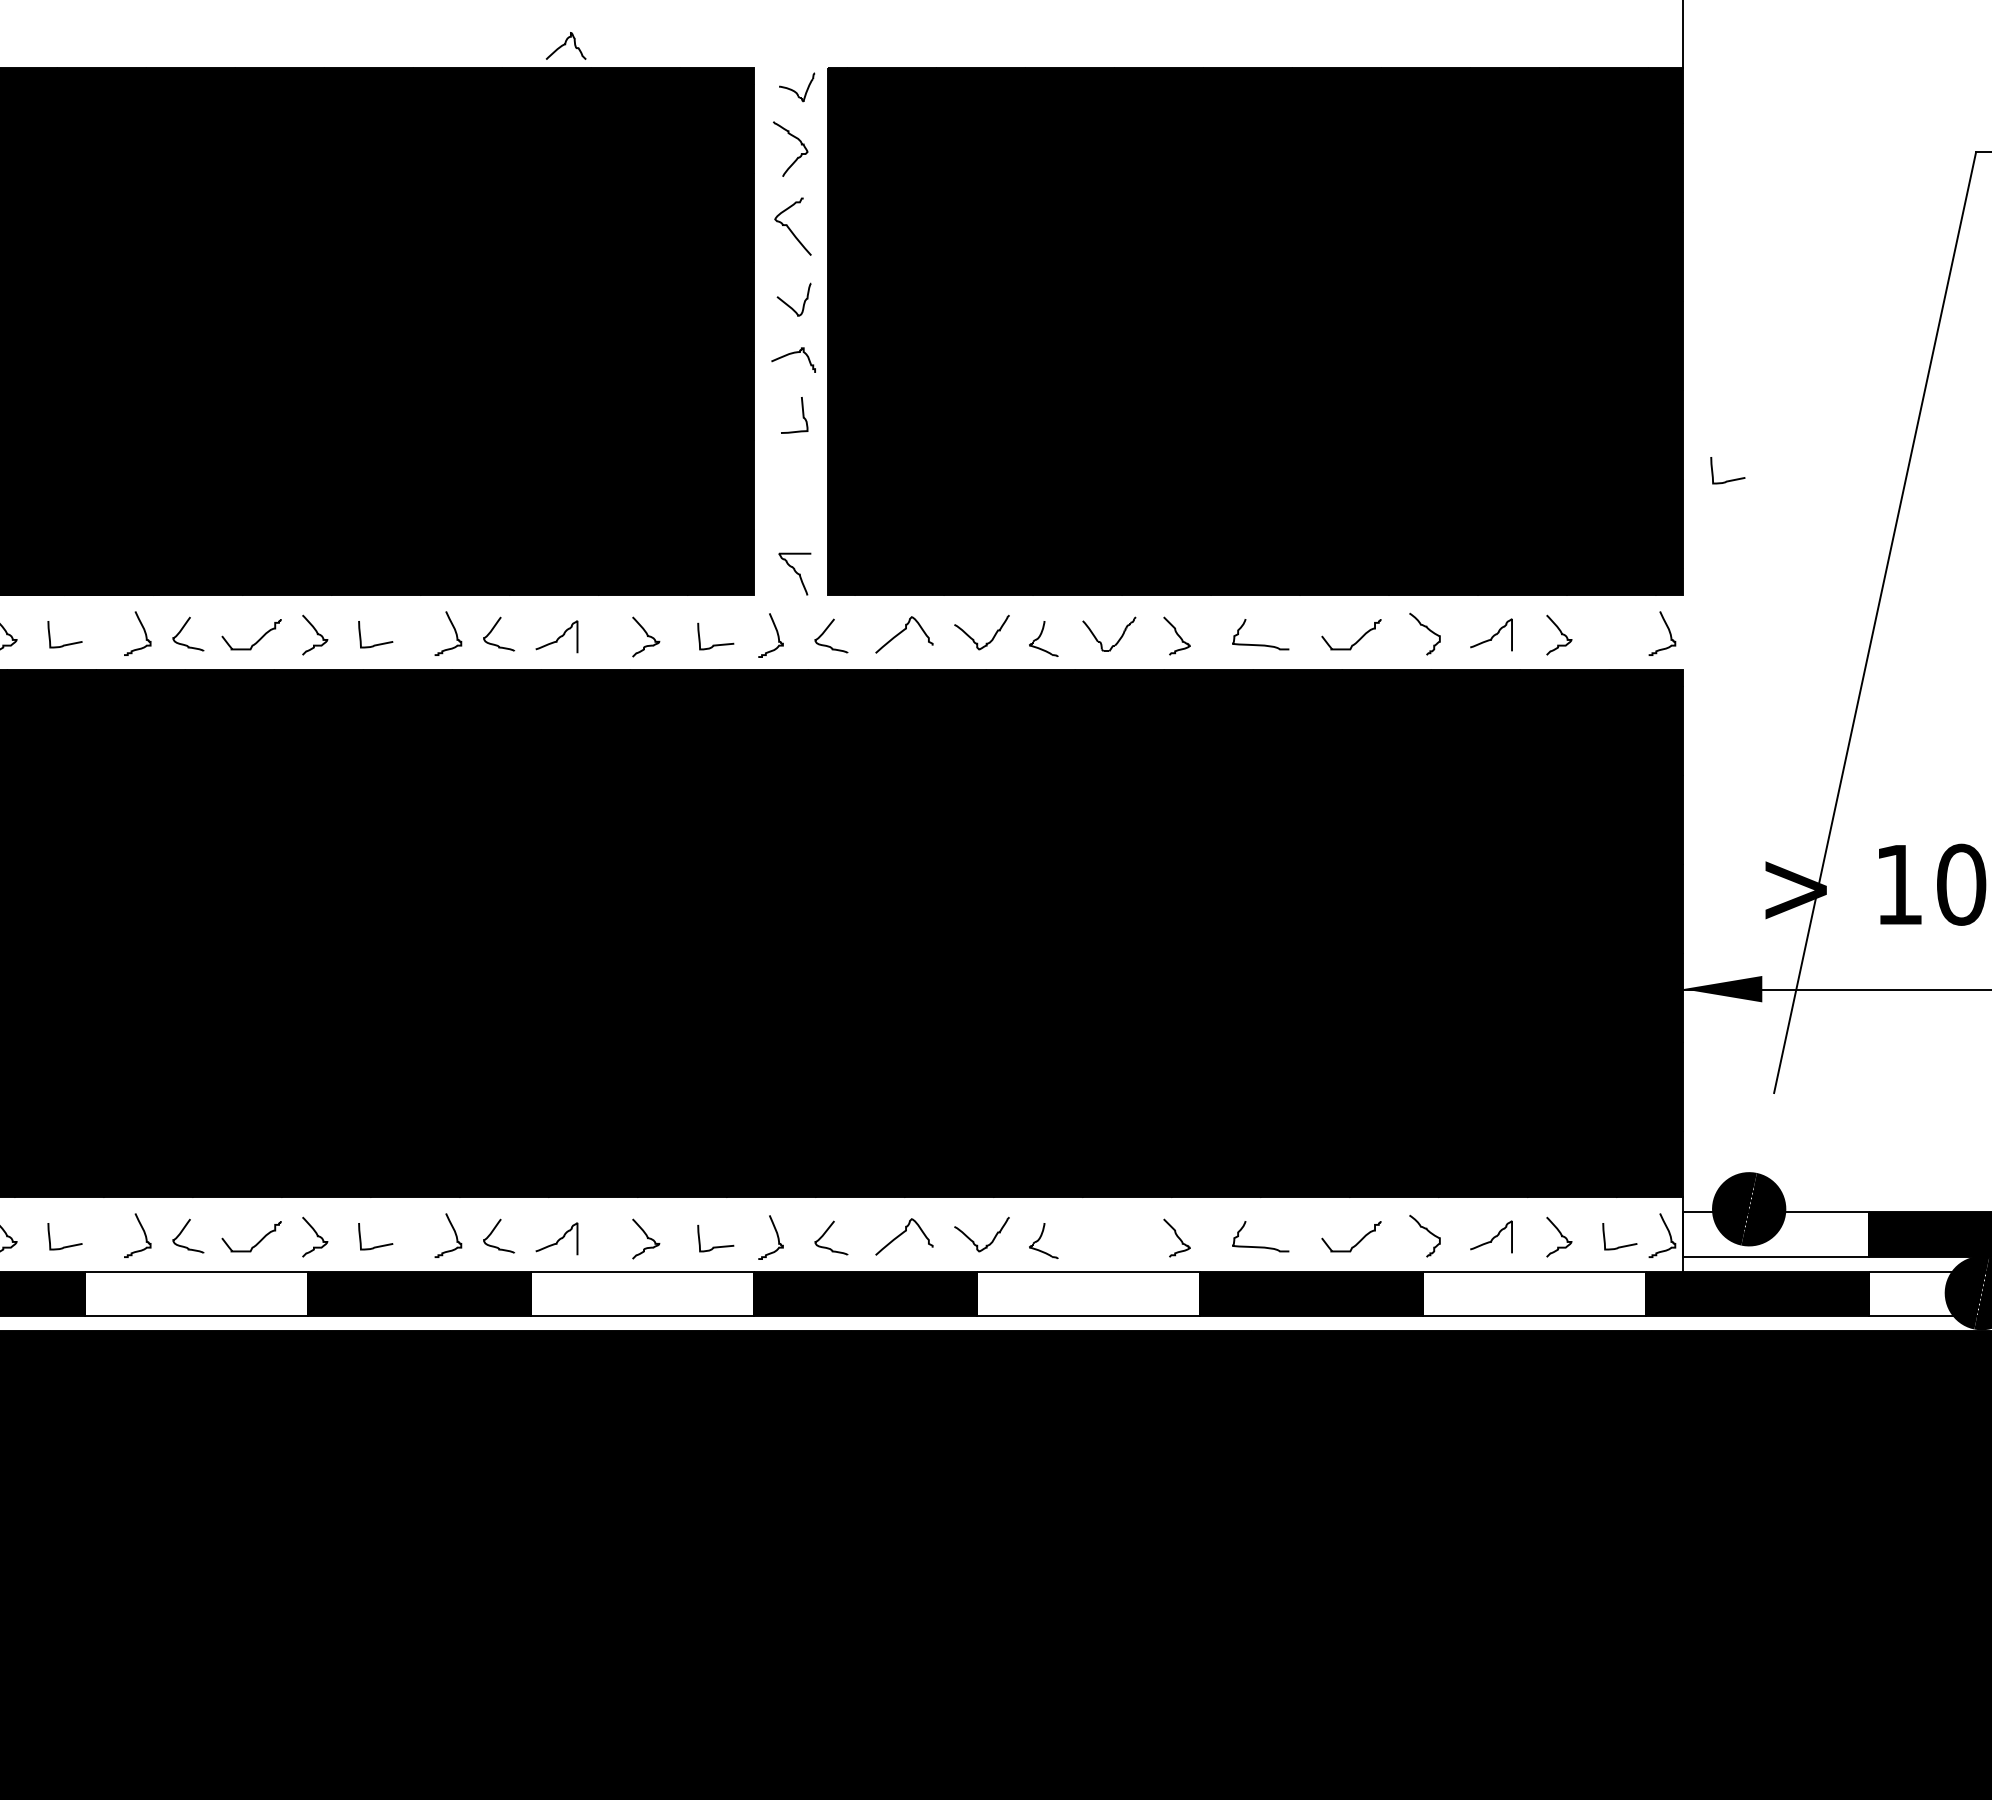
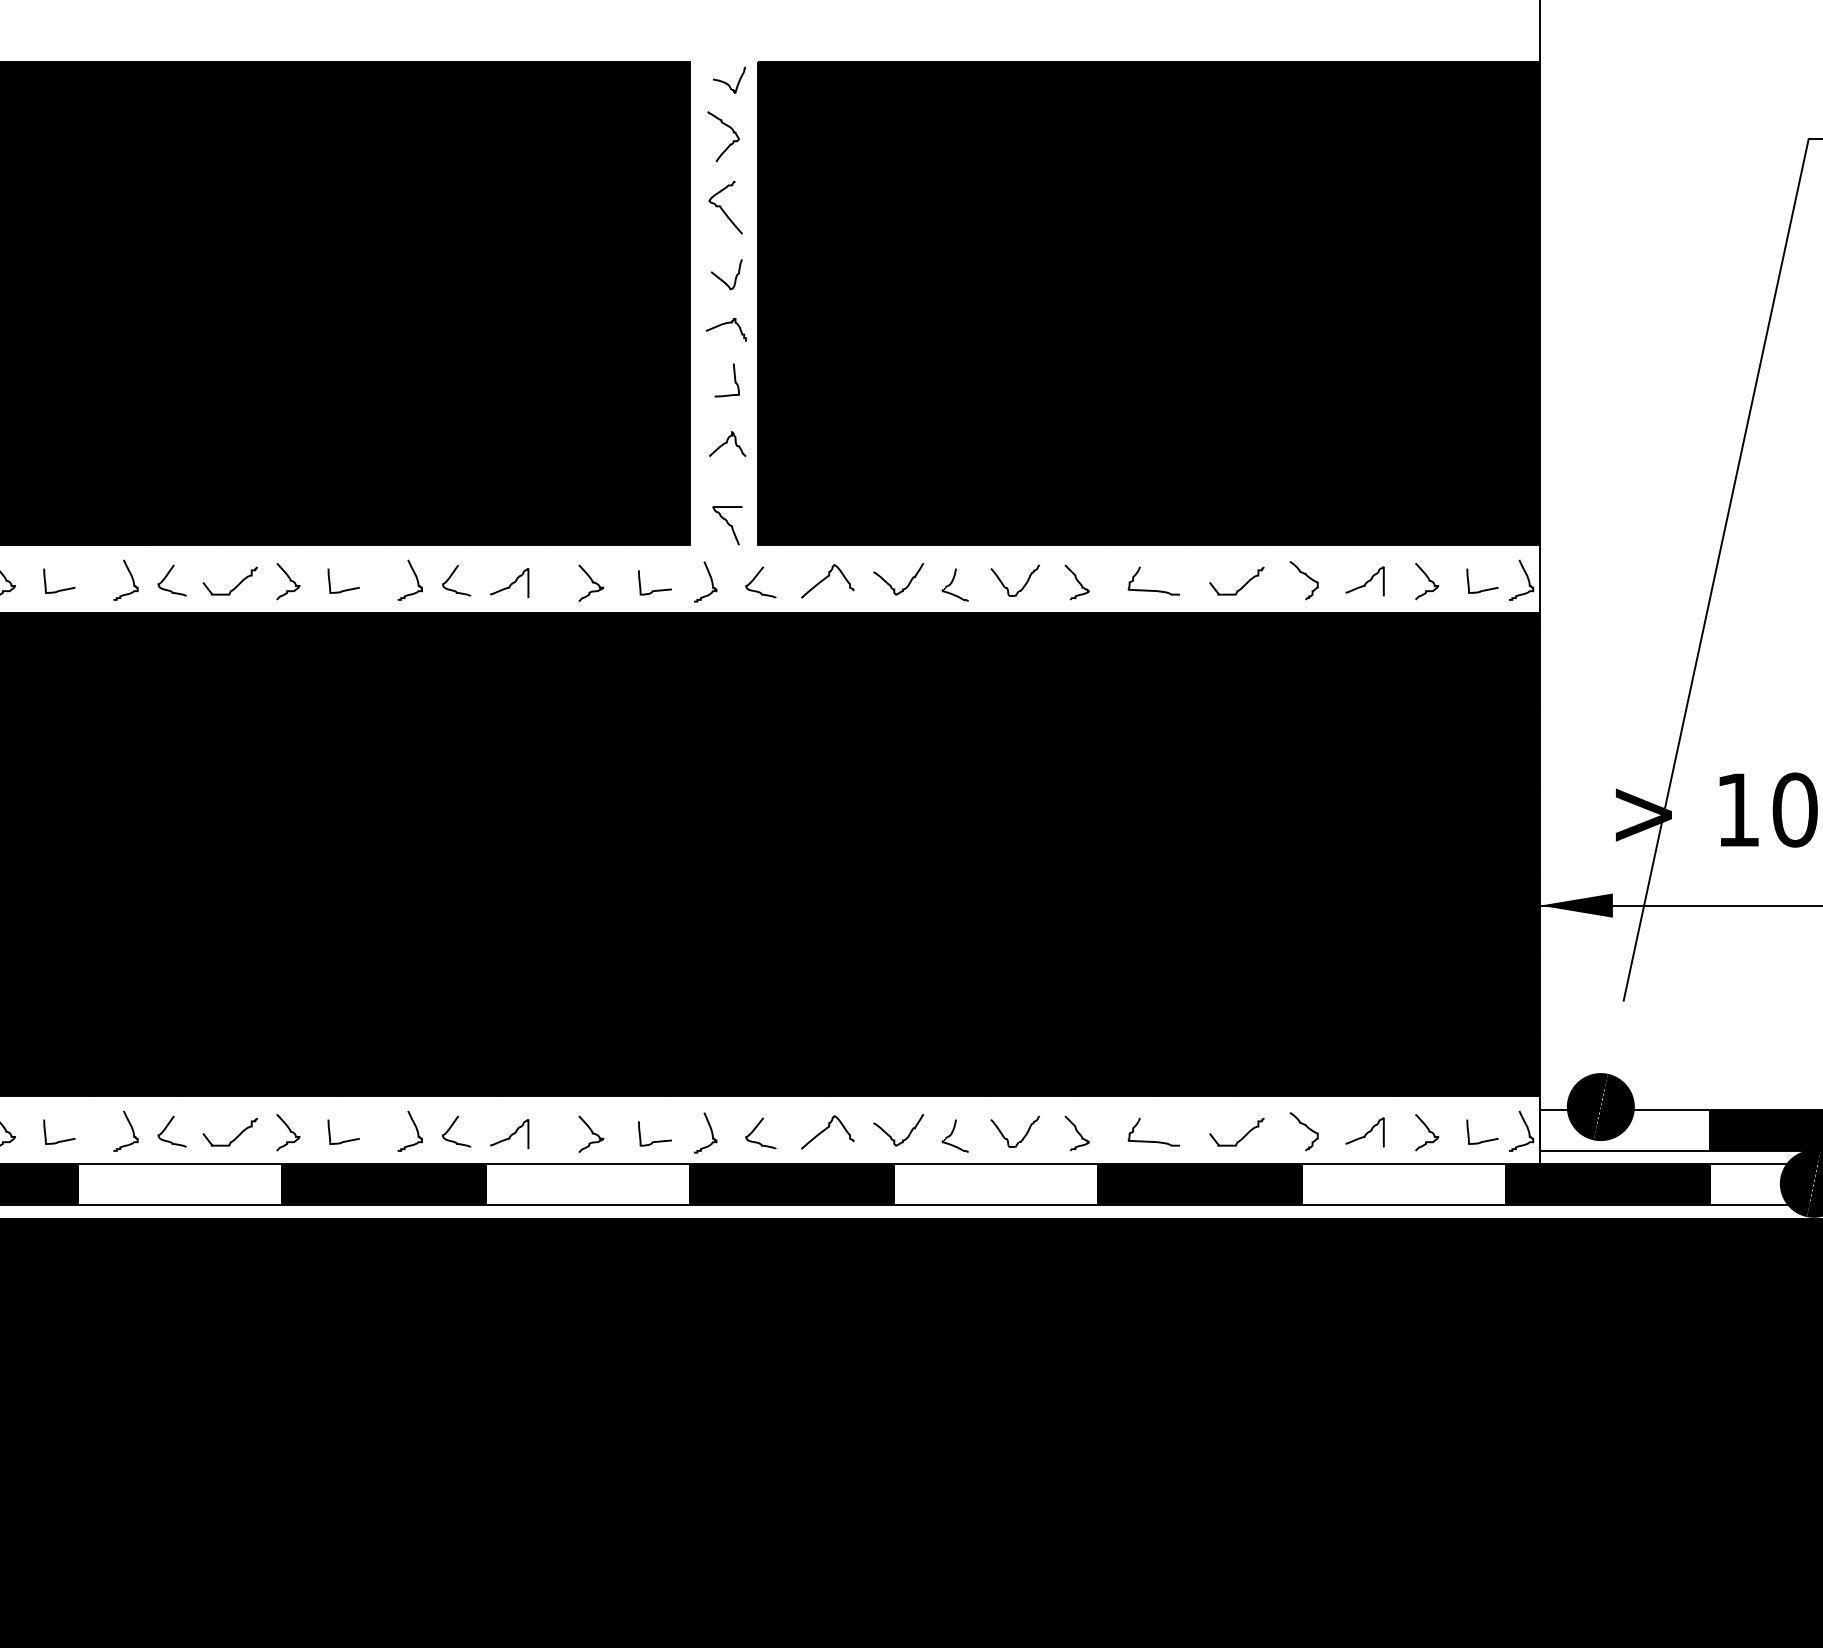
curve: (565, 45) -> (727, 443), moved
curve: (1730, 479) -> (1484, 589), moved
line: (1683, 632) -> (1540, 579), added
part: (1118, 1241) -> (1023, 1136), added

